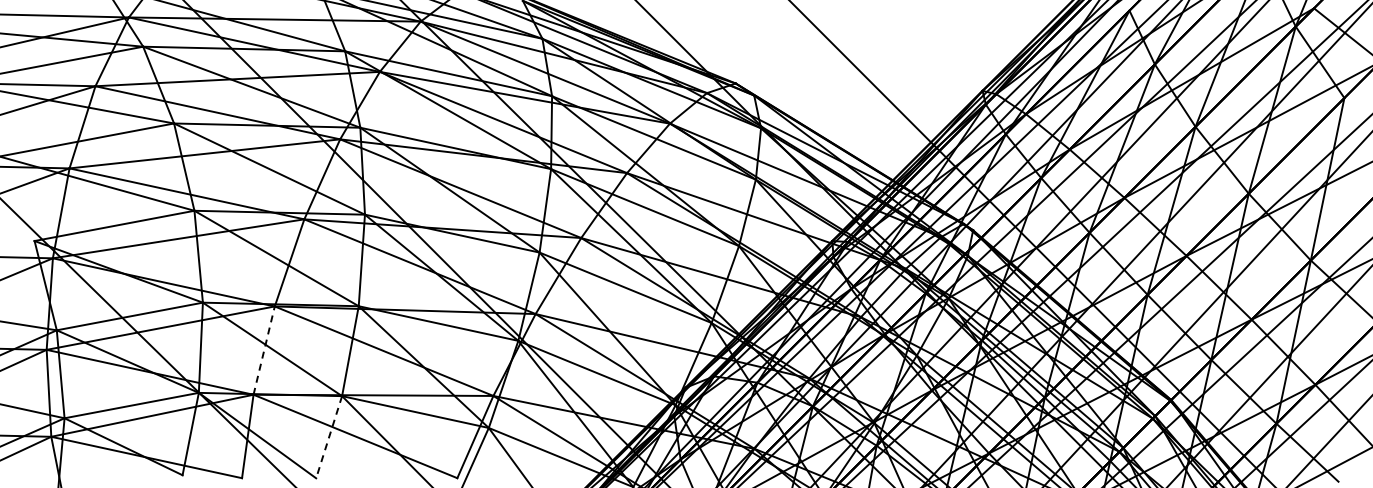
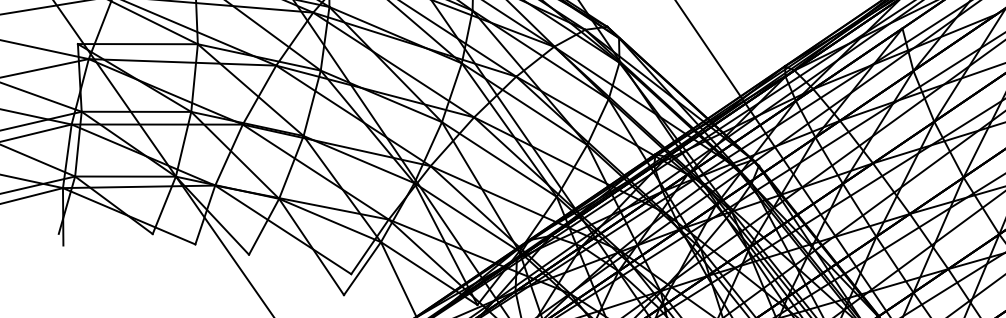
line: (264, 350) -> (229, 155), dashed -> solid
line: (328, 437) -> (263, 226), dashed -> solid

